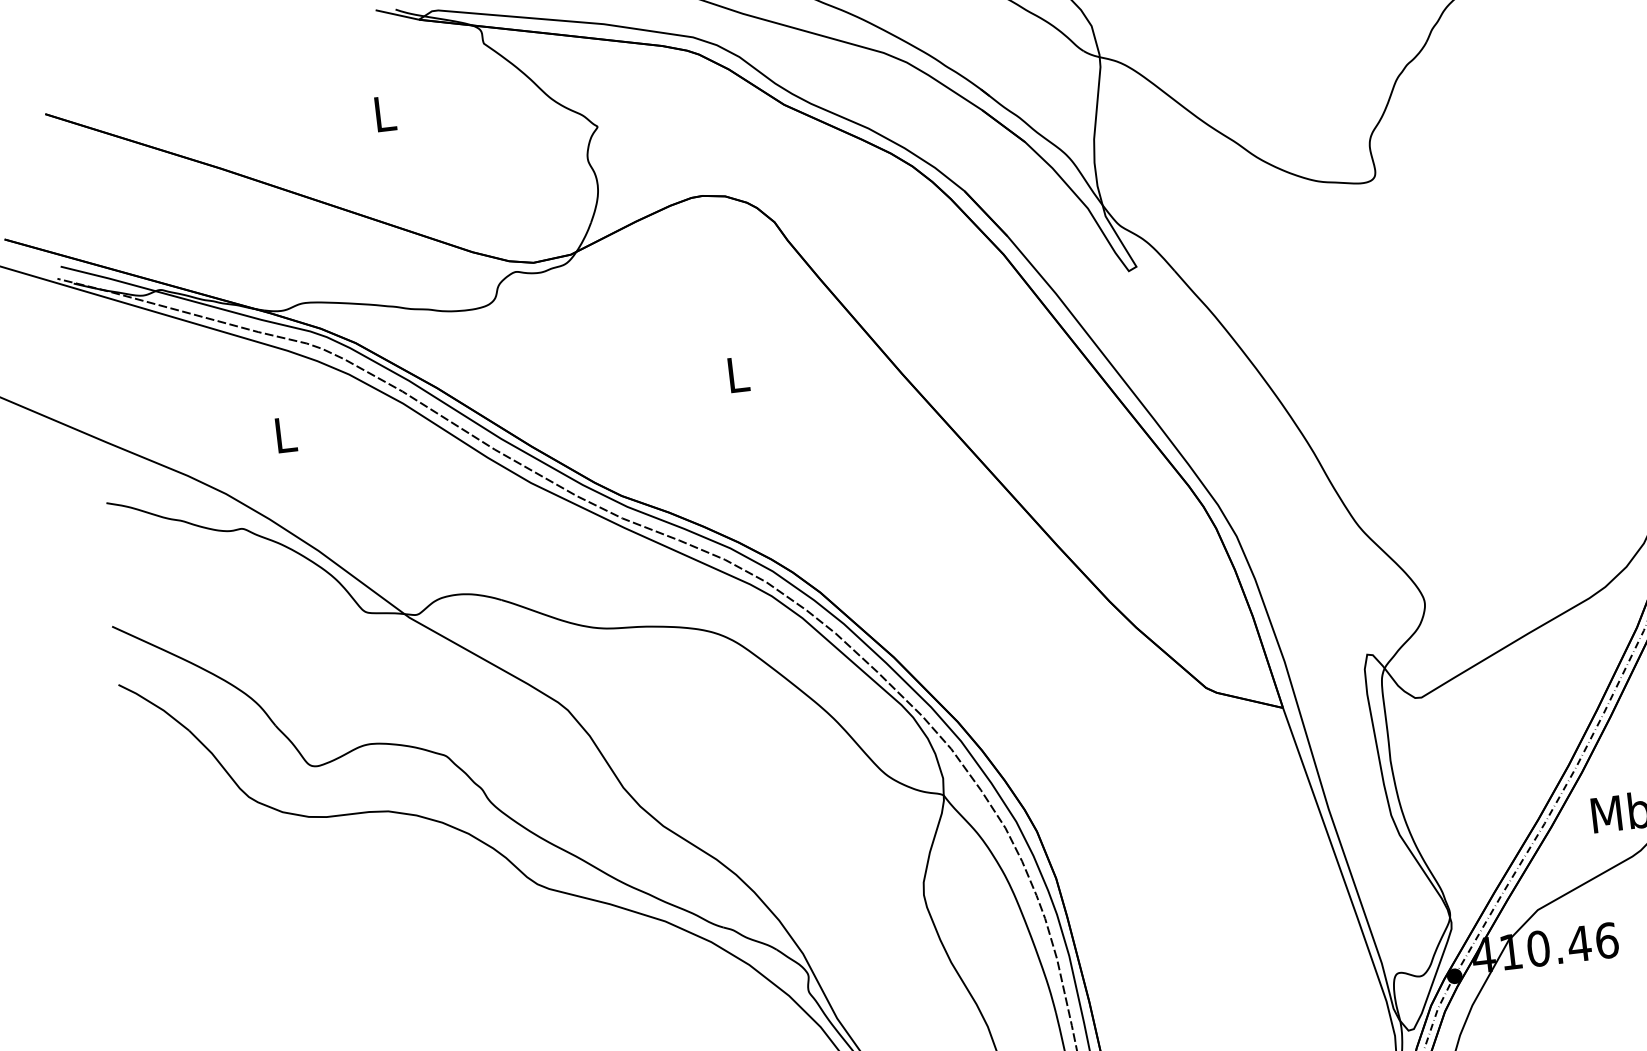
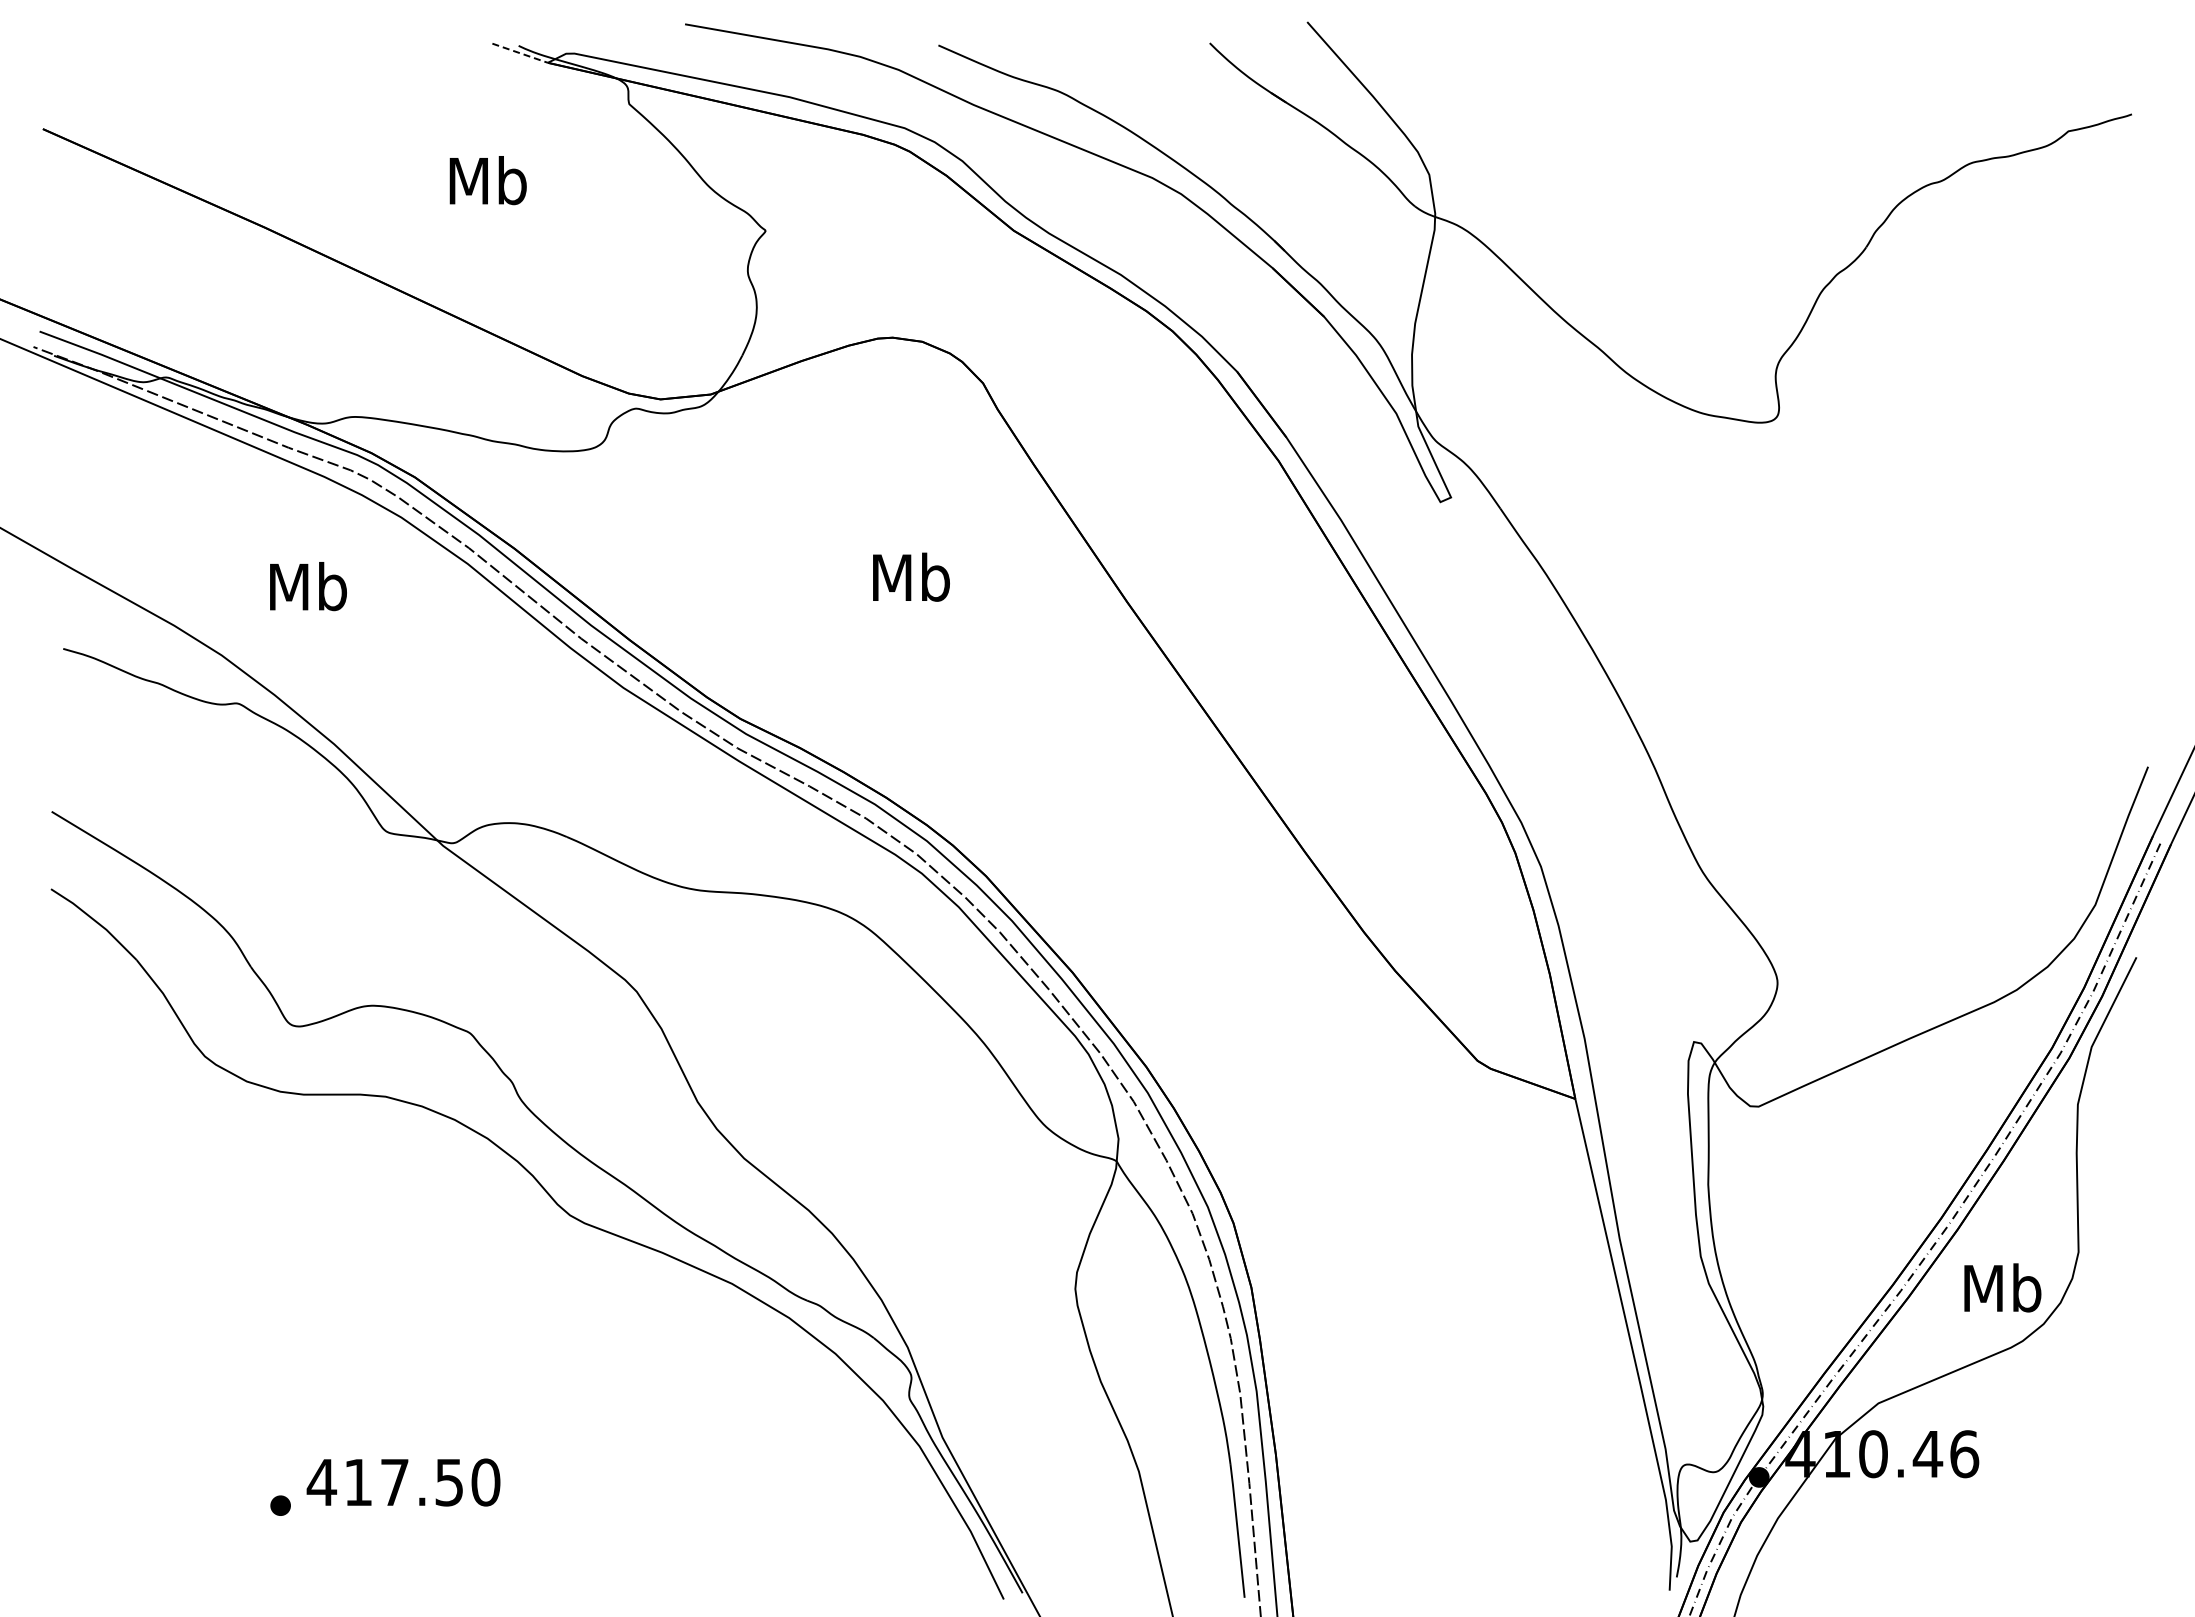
line: (397, 15) -> (520, 53), solid -> dashed
text: (384, 113) -> (487, 180), L -> Mb
text: (737, 373) -> (911, 576), L -> Mb
text: (285, 434) -> (308, 586), L -> Mb

